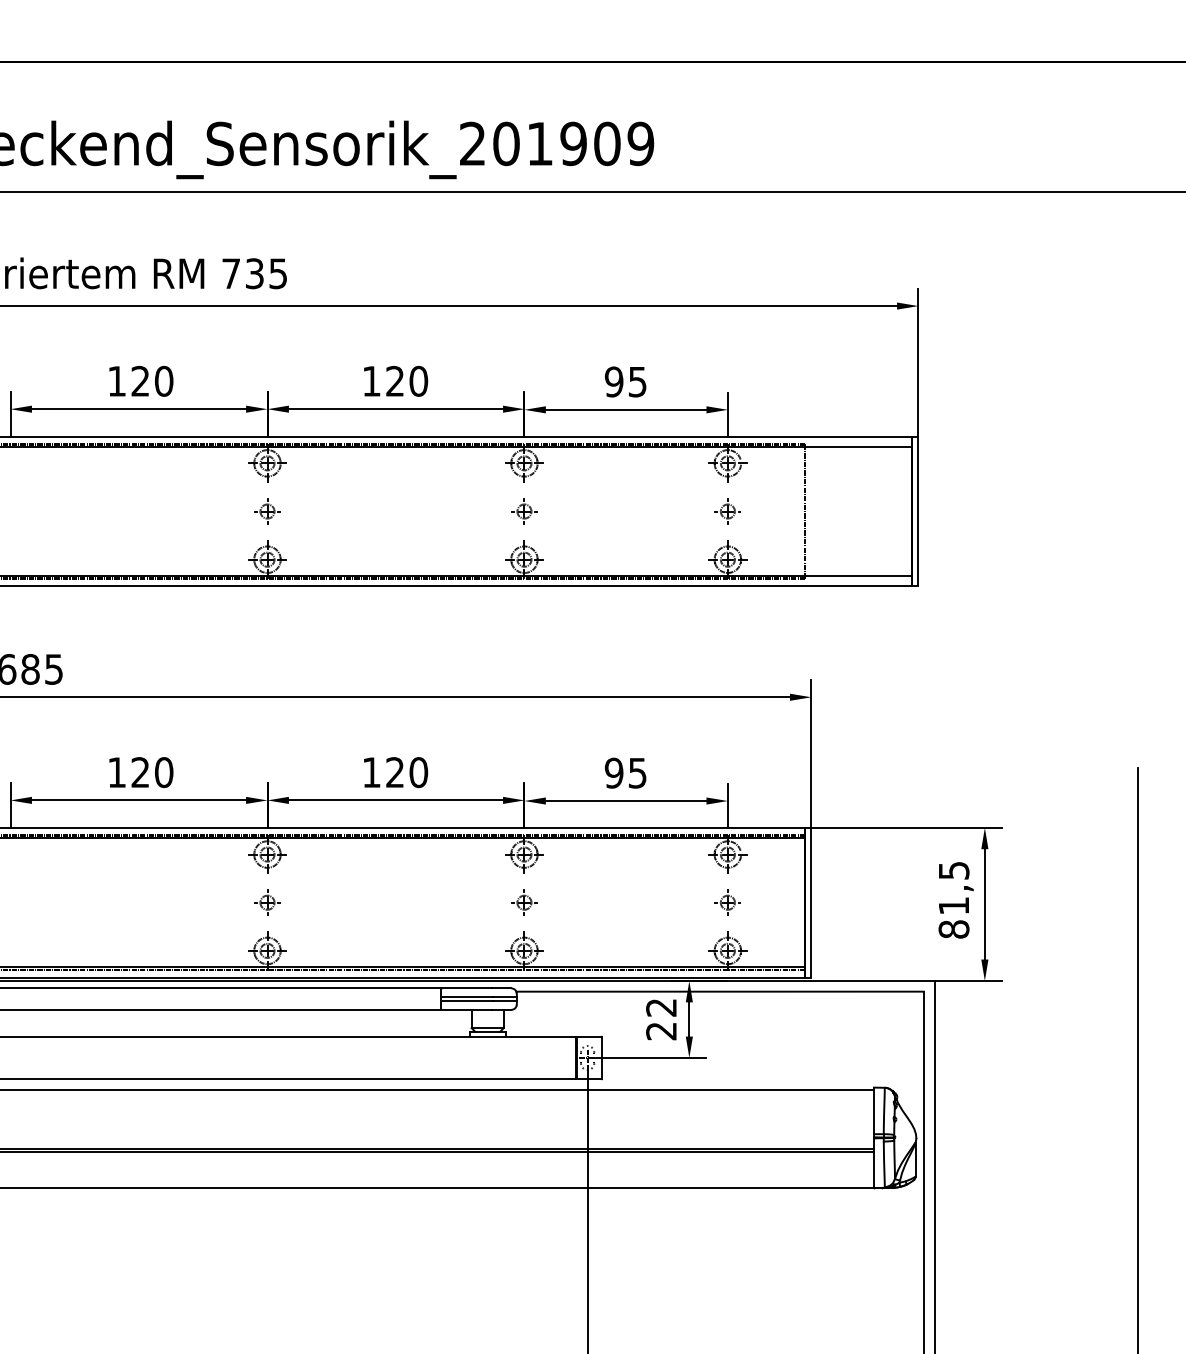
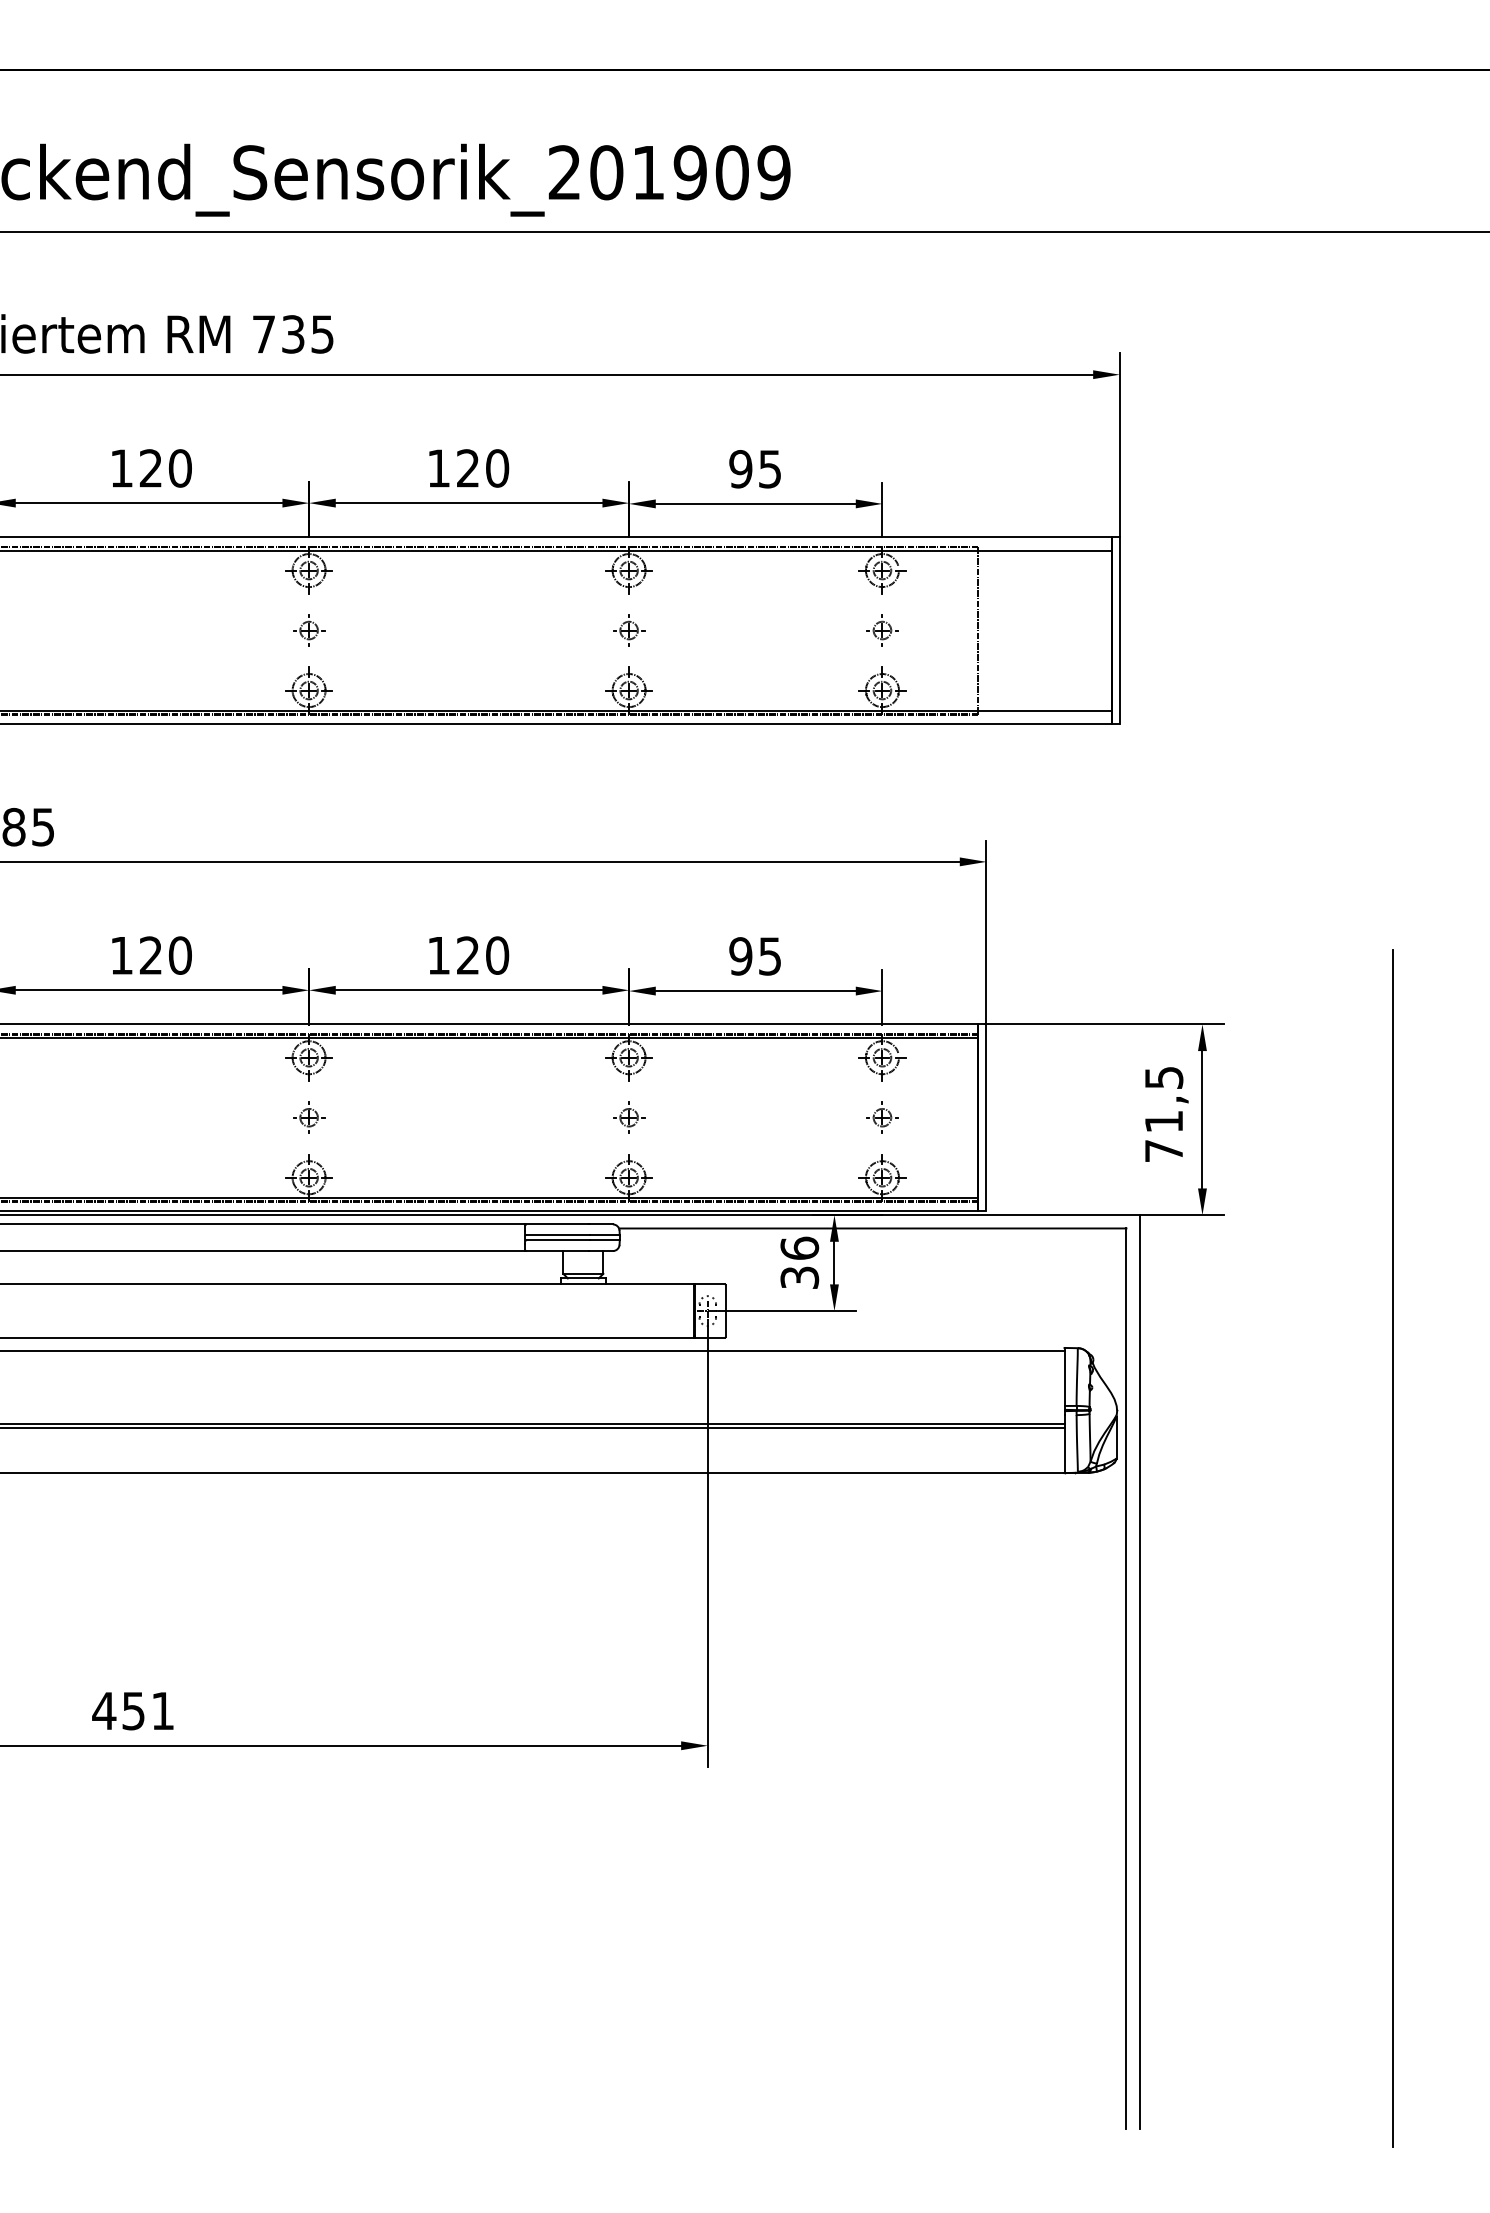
text: (953, 929) -> (1163, 1150), 81,5 -> 71,5
text: (661, 1018) -> (799, 1262), 22 -> 36

